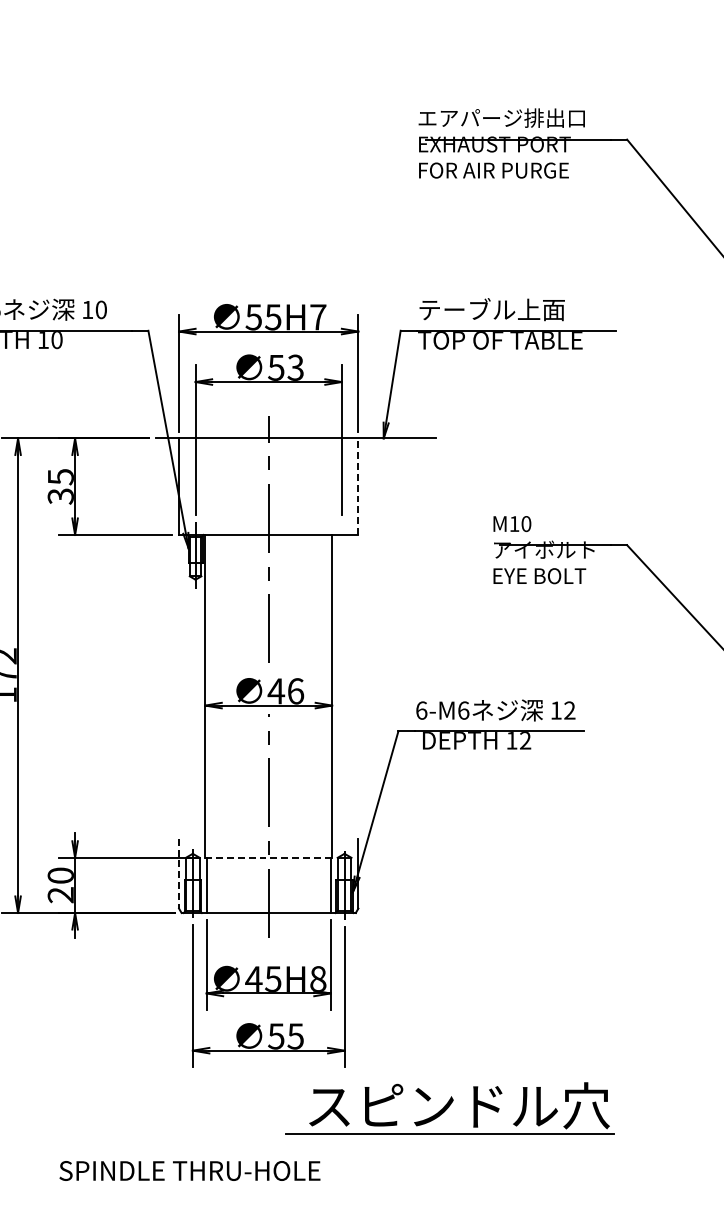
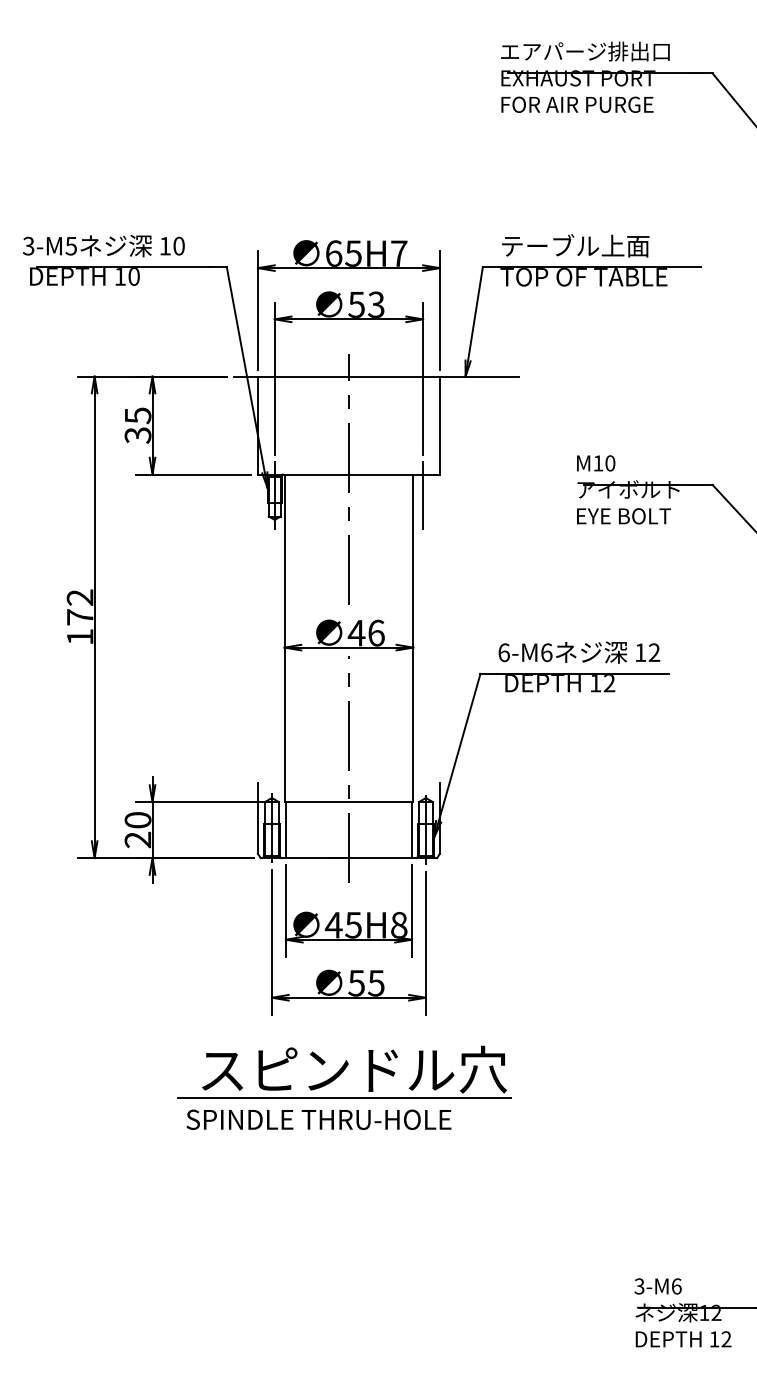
text: (253, 317) -> (333, 253), 55H7 -> 65H7
line: (357, 486) -> (439, 425), dashed -> solid
line: (342, 555) -> (423, 495), added
line: (268, 858) -> (348, 802), dashed -> solid
line: (178, 873) -> (257, 818), dashed -> solid
part: (449, 1107) -> (344, 1071), moved
text: (189, 1170) -> (318, 1119), moved

